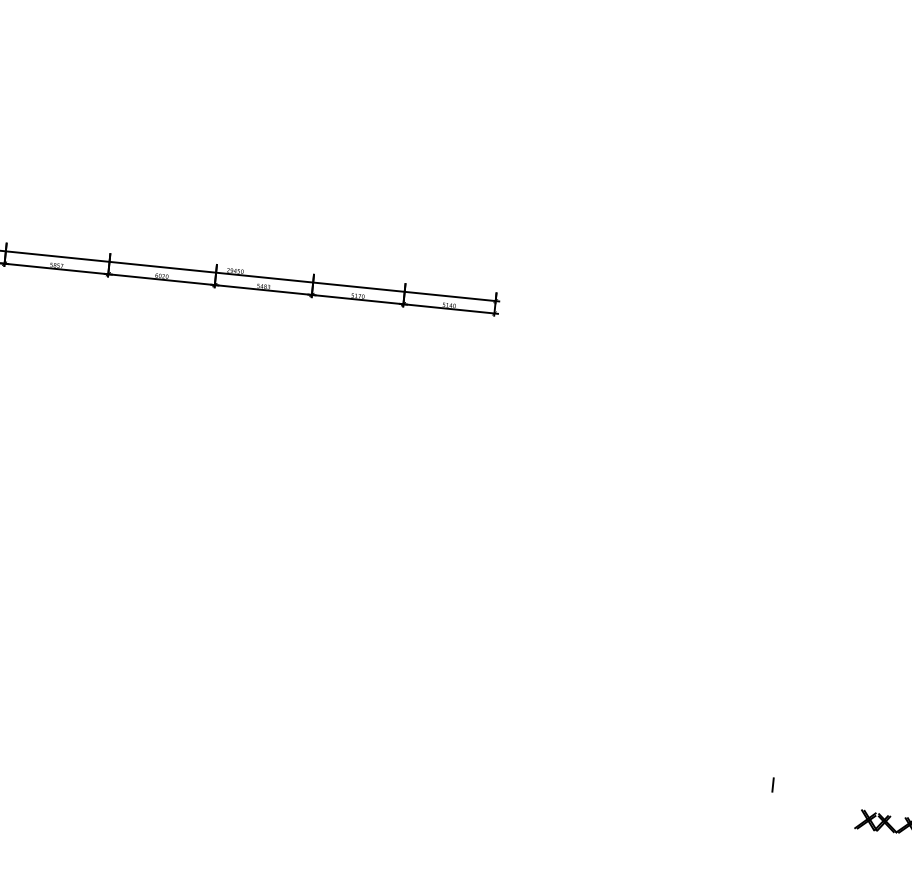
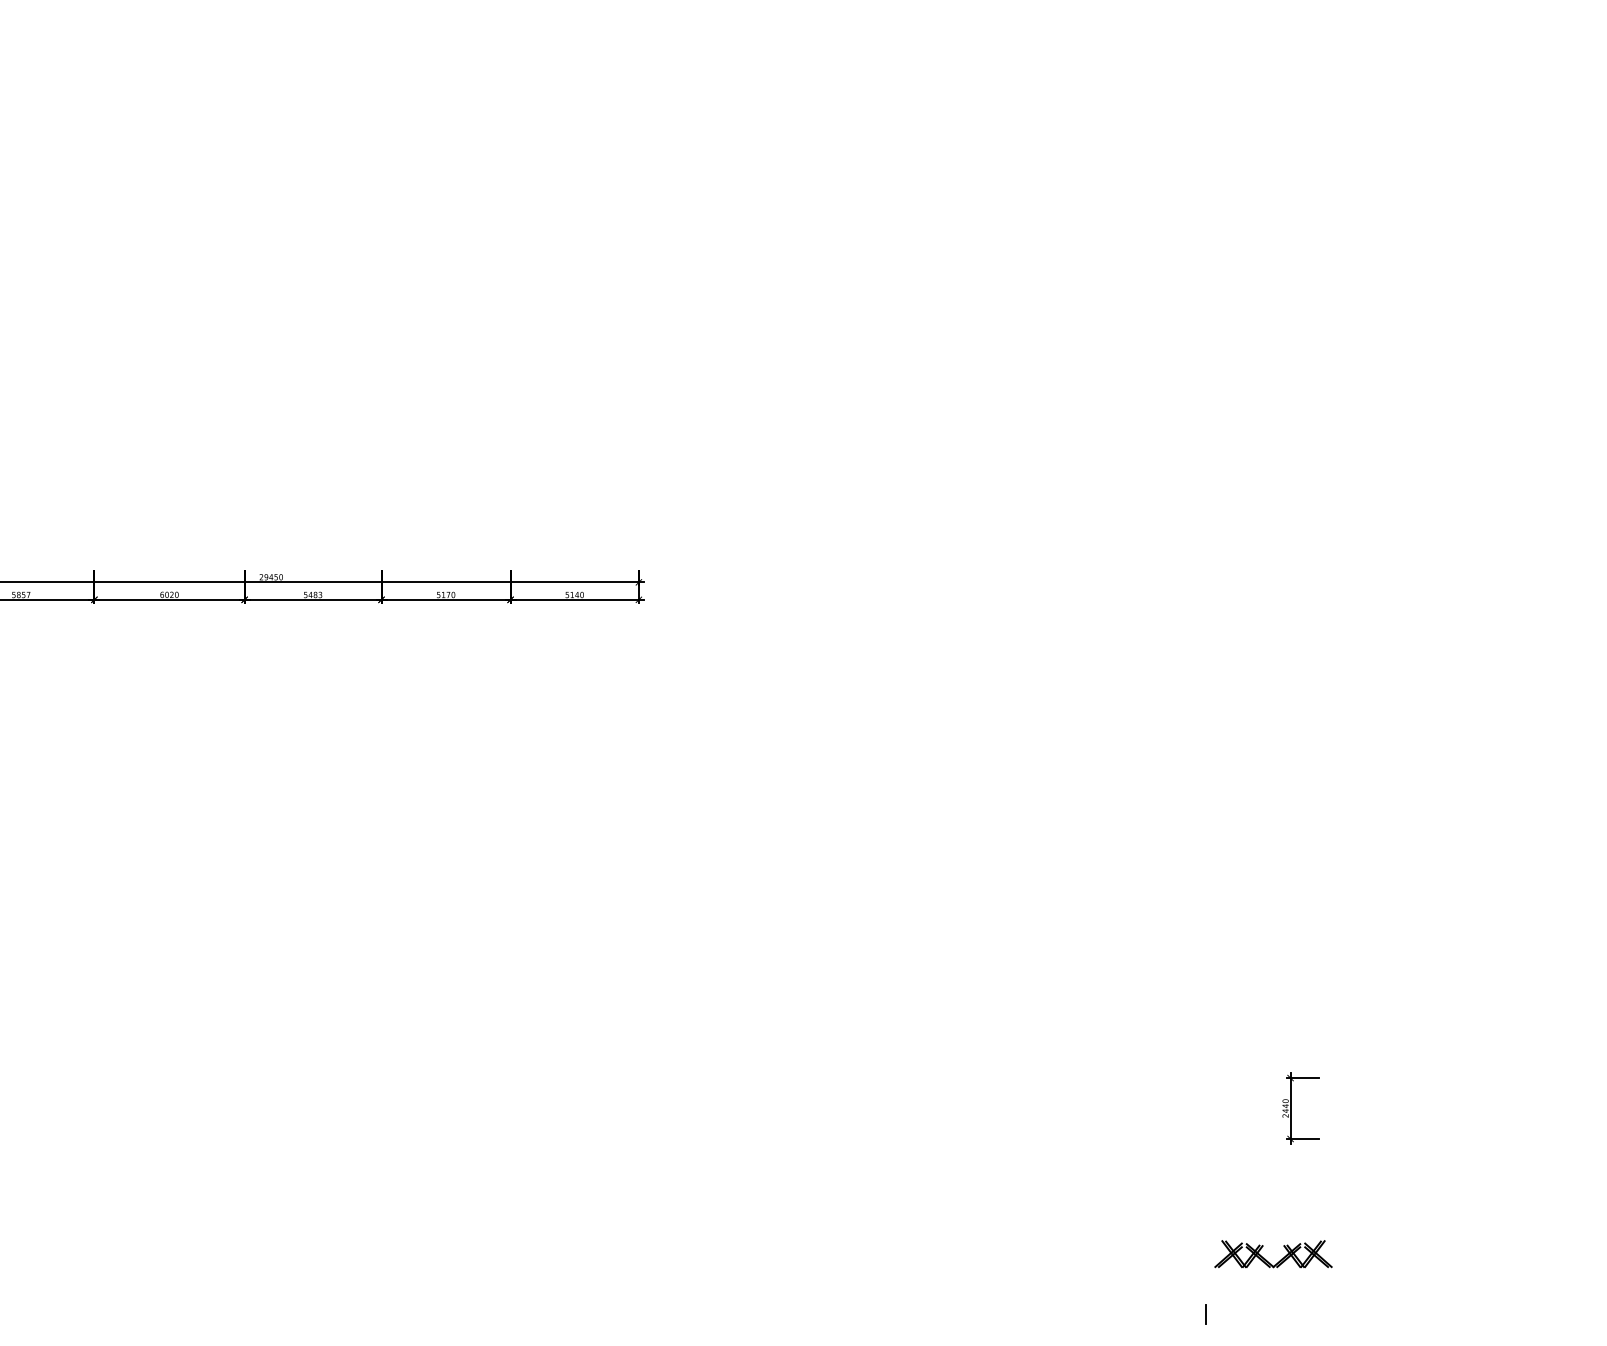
line: (772, 785) -> (1205, 1314), moved

